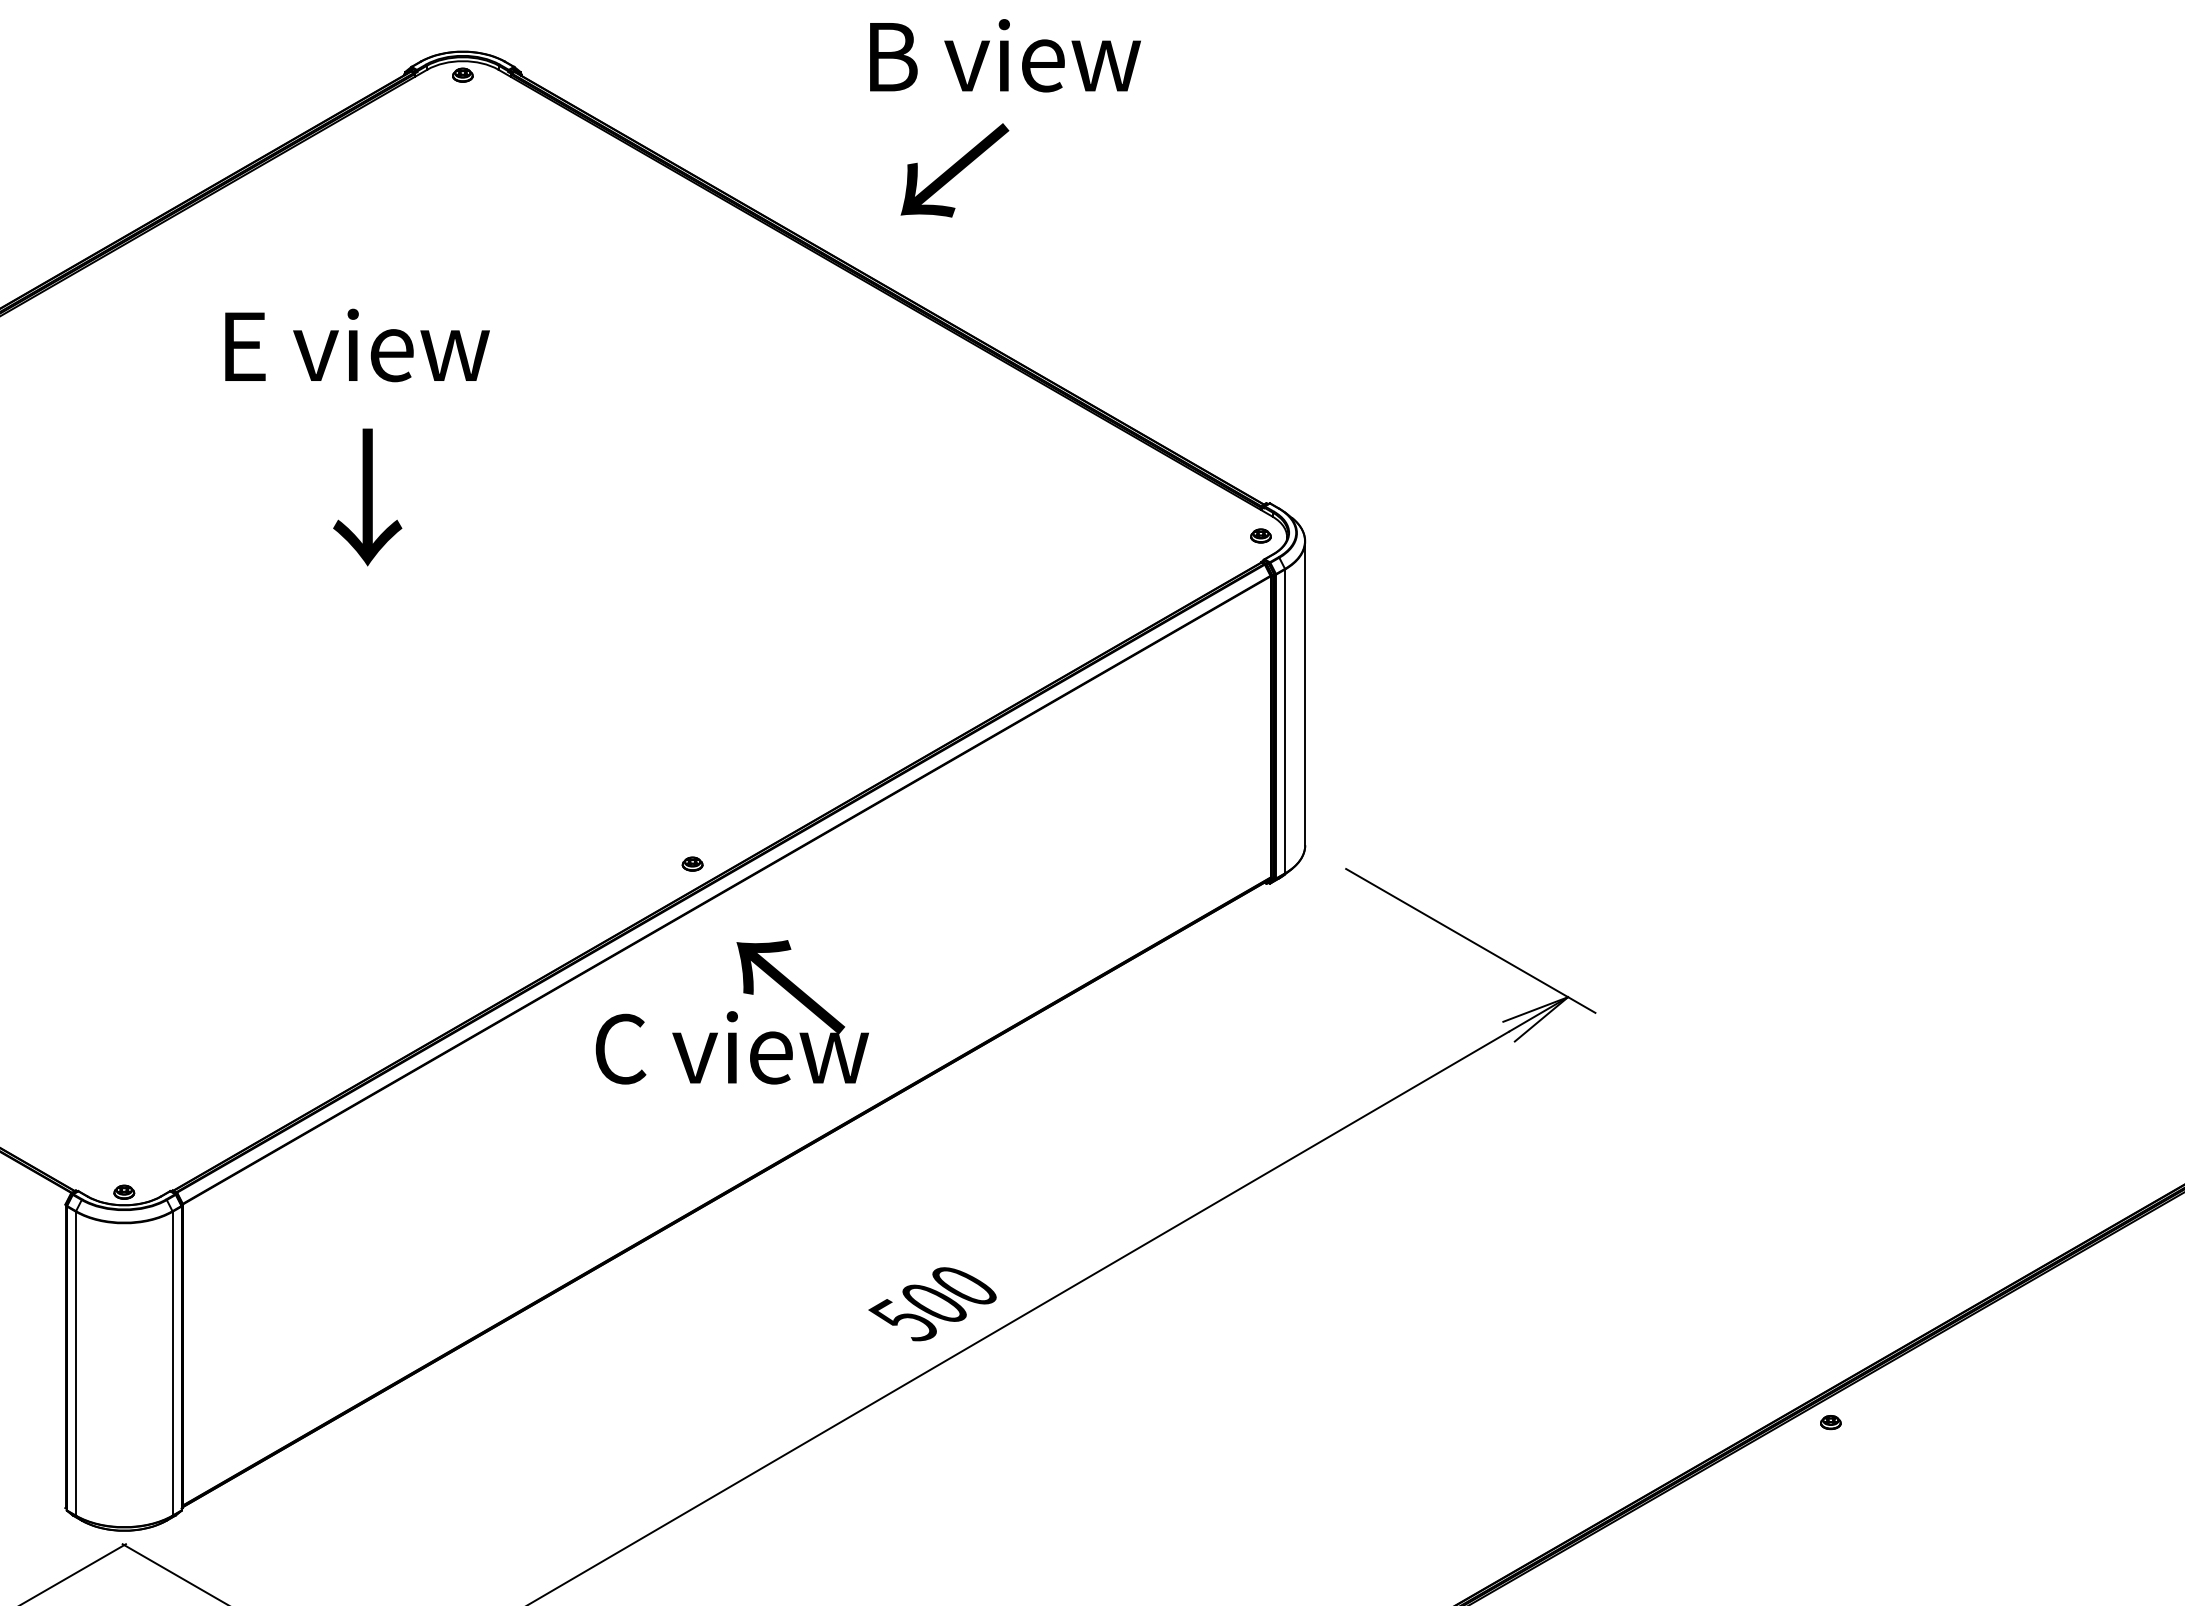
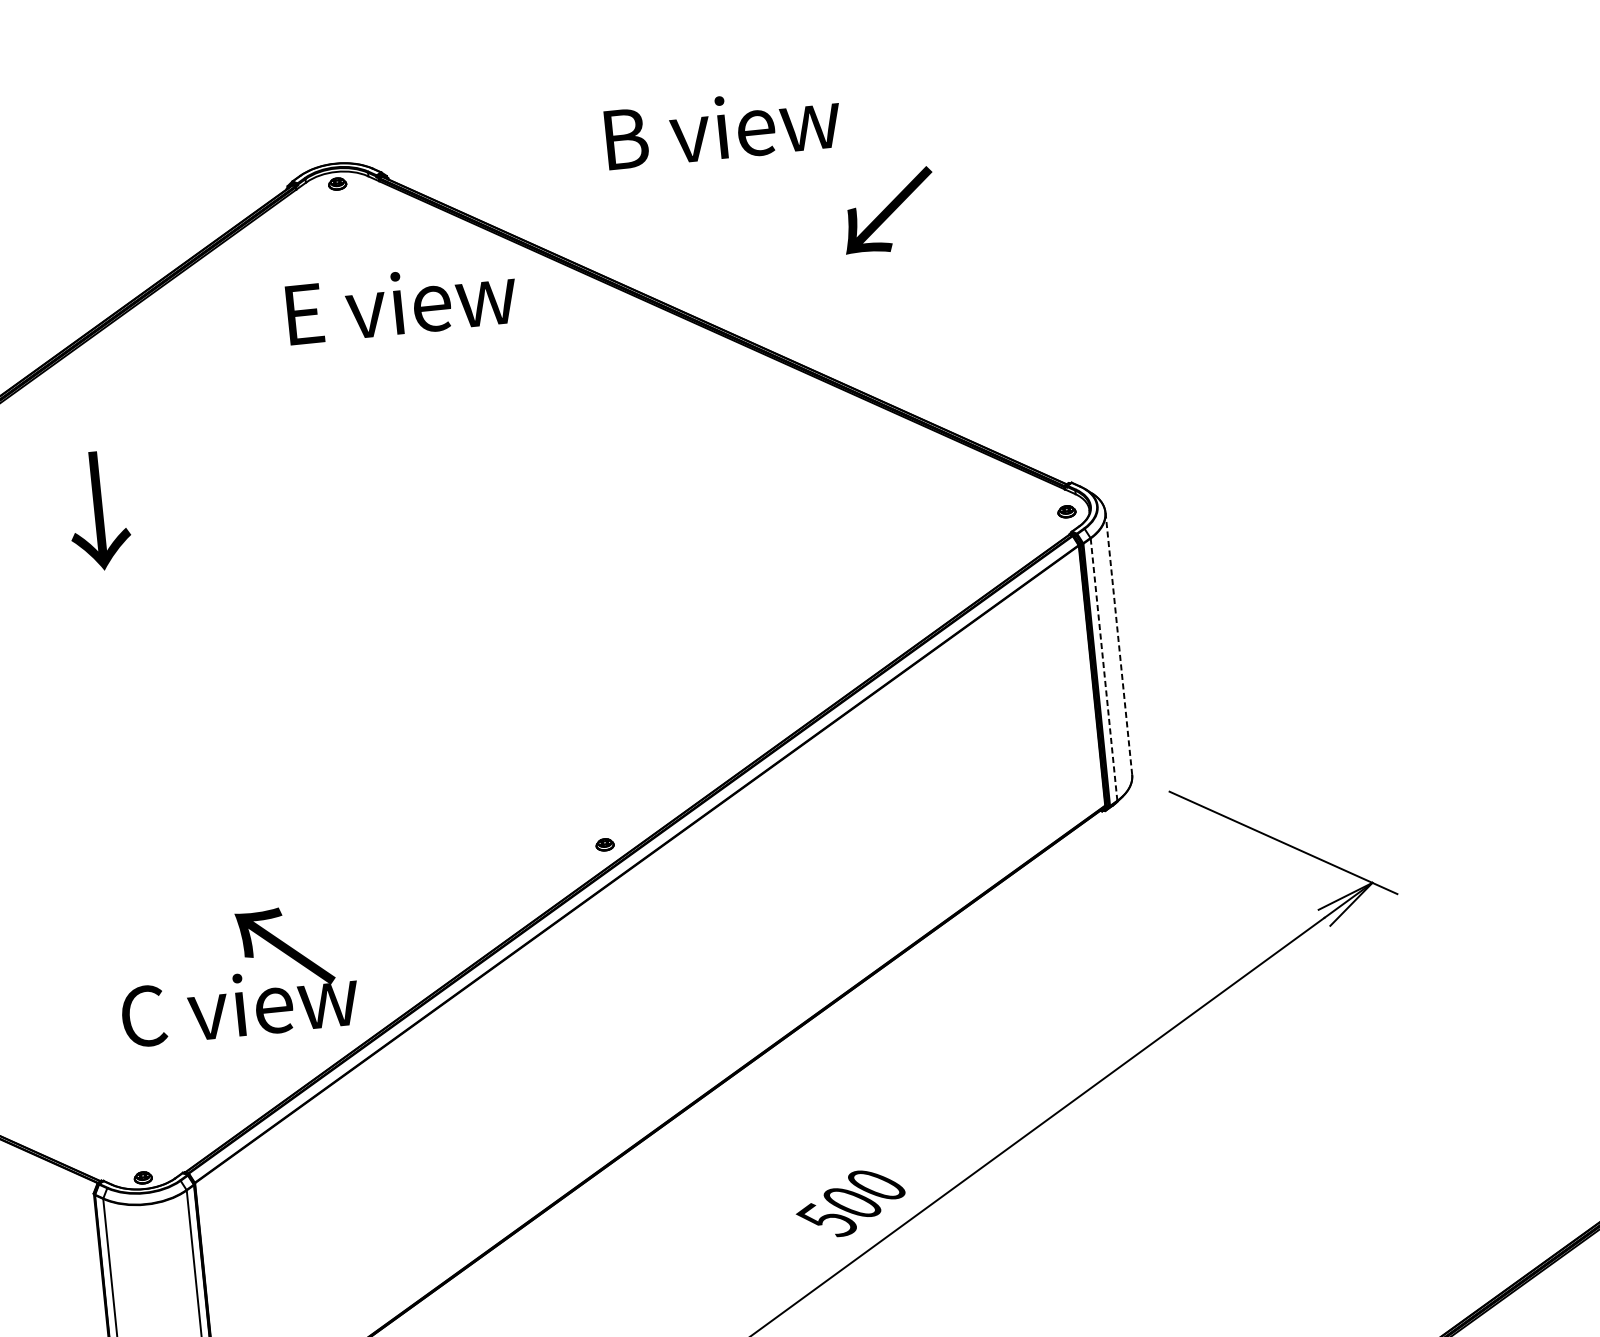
text: (1005, 55) -> (723, 127), moved
text: (954, 170) -> (888, 211), moved
text: (357, 345) -> (401, 303), moved
text: (367, 497) -> (98, 511), moved
line: (1305, 693) -> (1119, 643), solid -> dashed
line: (1285, 721) -> (1104, 669), solid -> dashed
text: (731, 1012) -> (236, 975), moved

